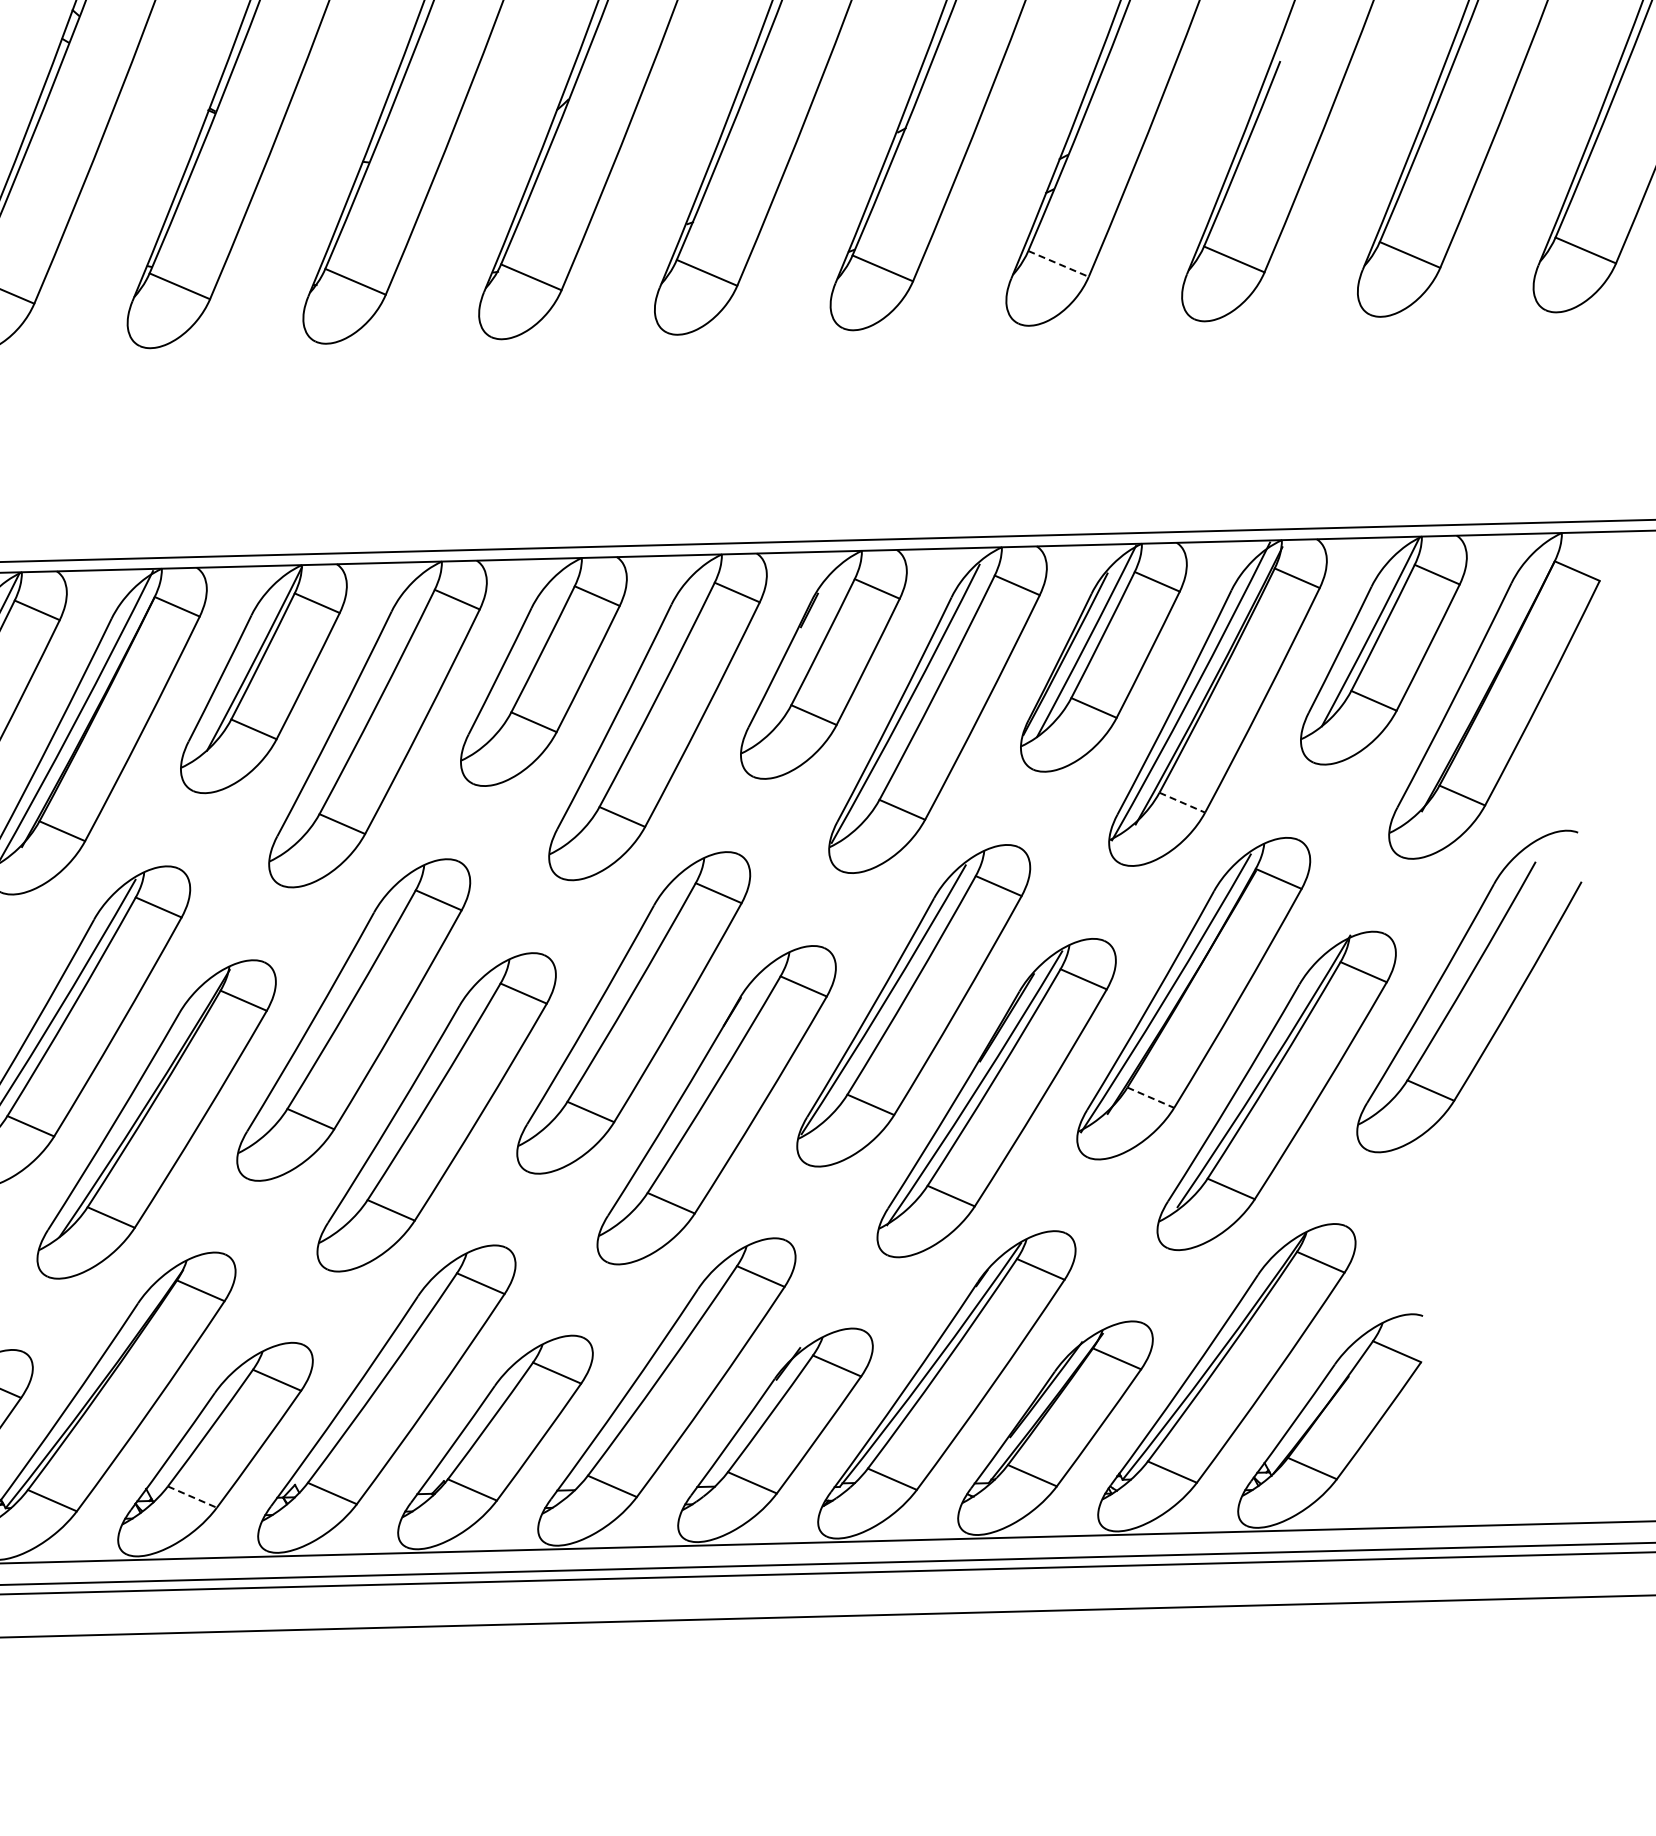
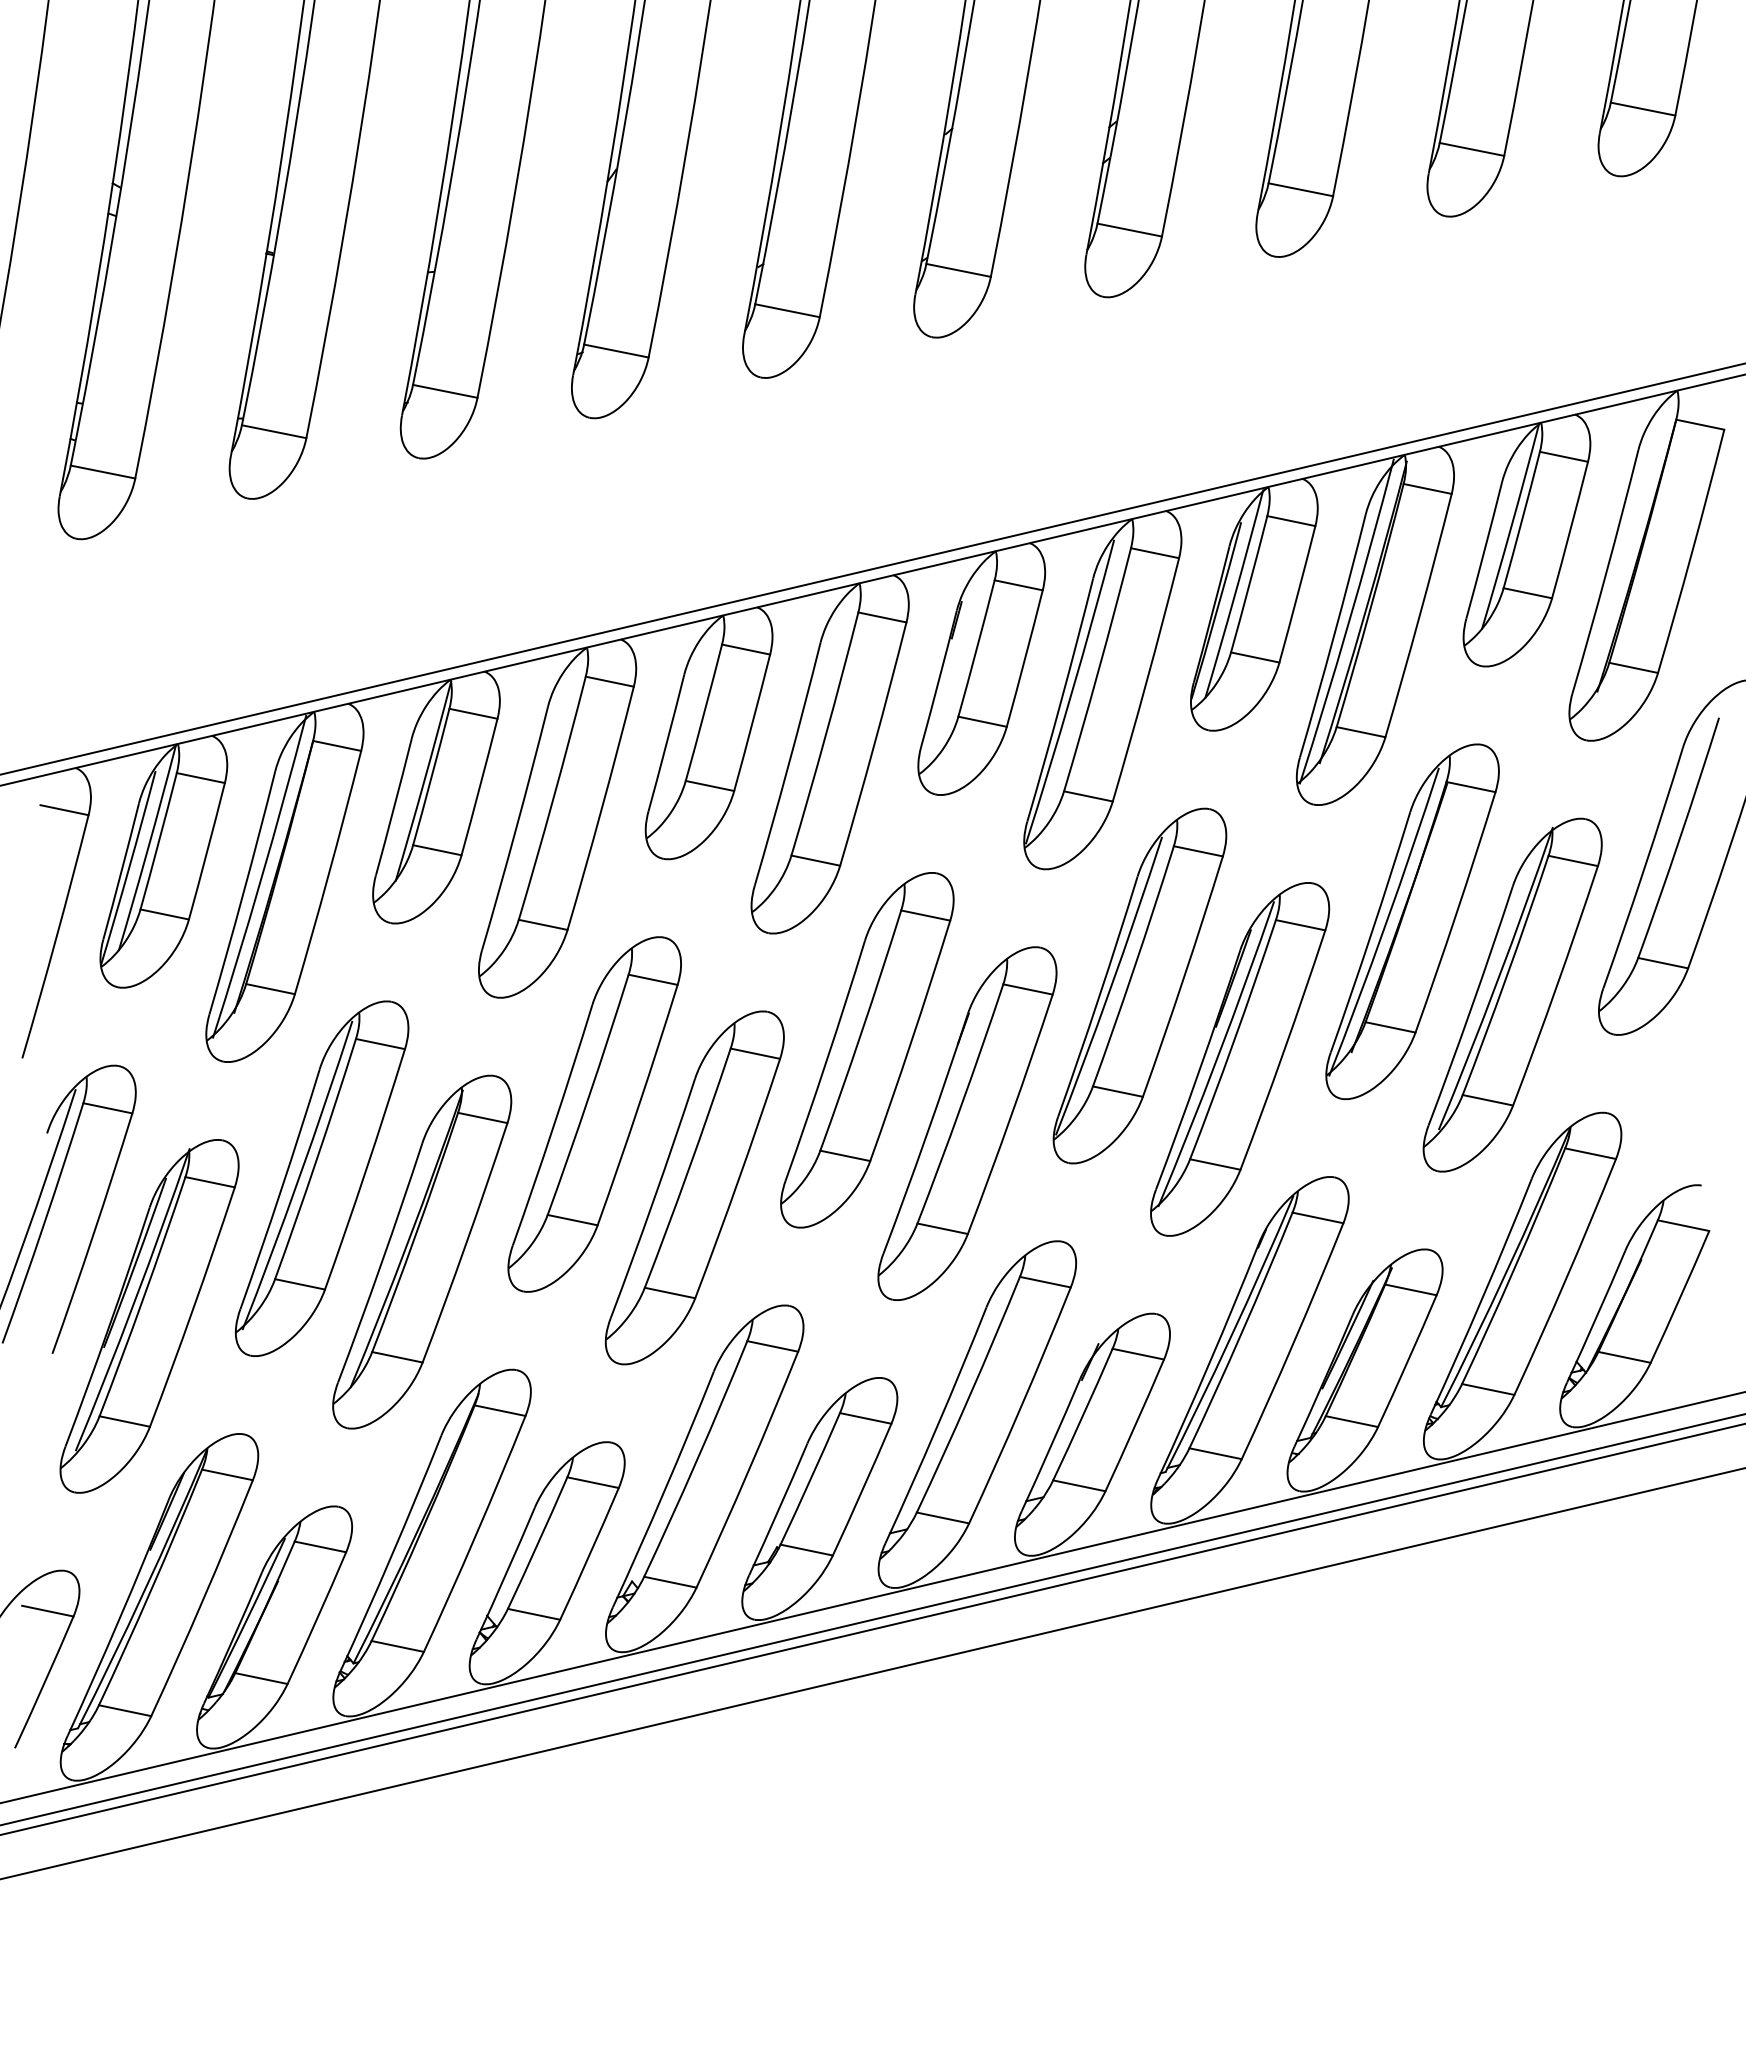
line: (1058, 264) -> (1129, 230), dashed -> solid
line: (1182, 803) -> (1361, 732), dashed -> solid
line: (1151, 1098) -> (1391, 1027), dashed -> solid
line: (192, 1497) -> (534, 1614), dashed -> solid

